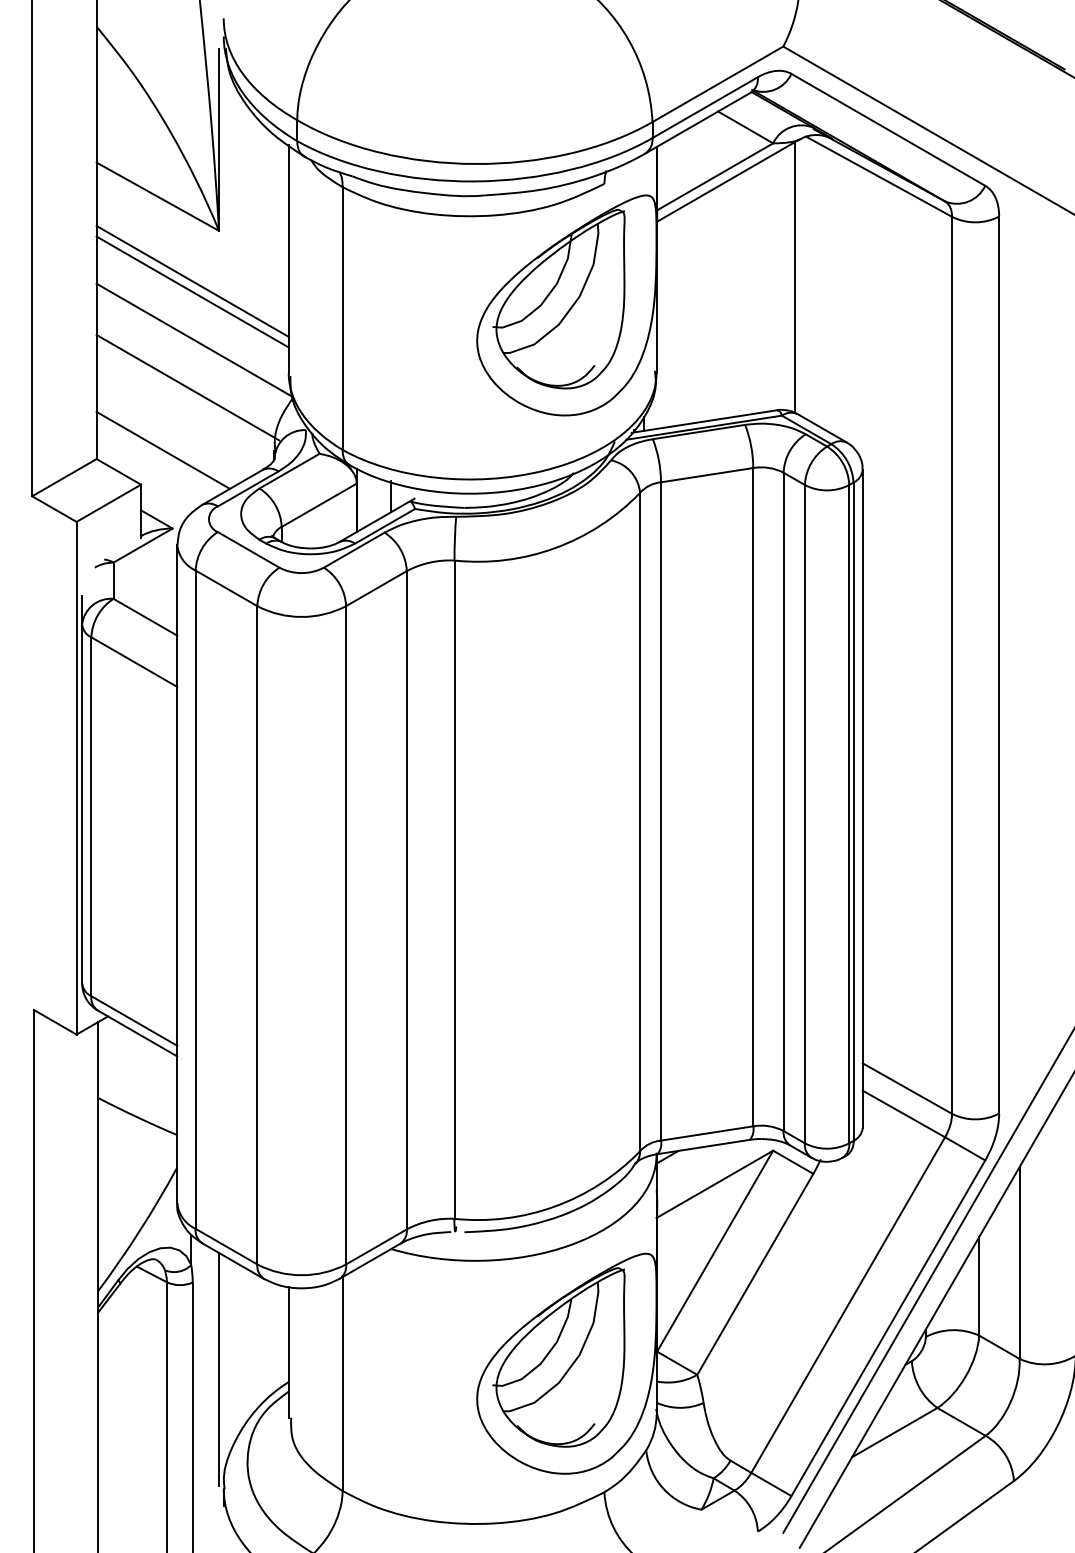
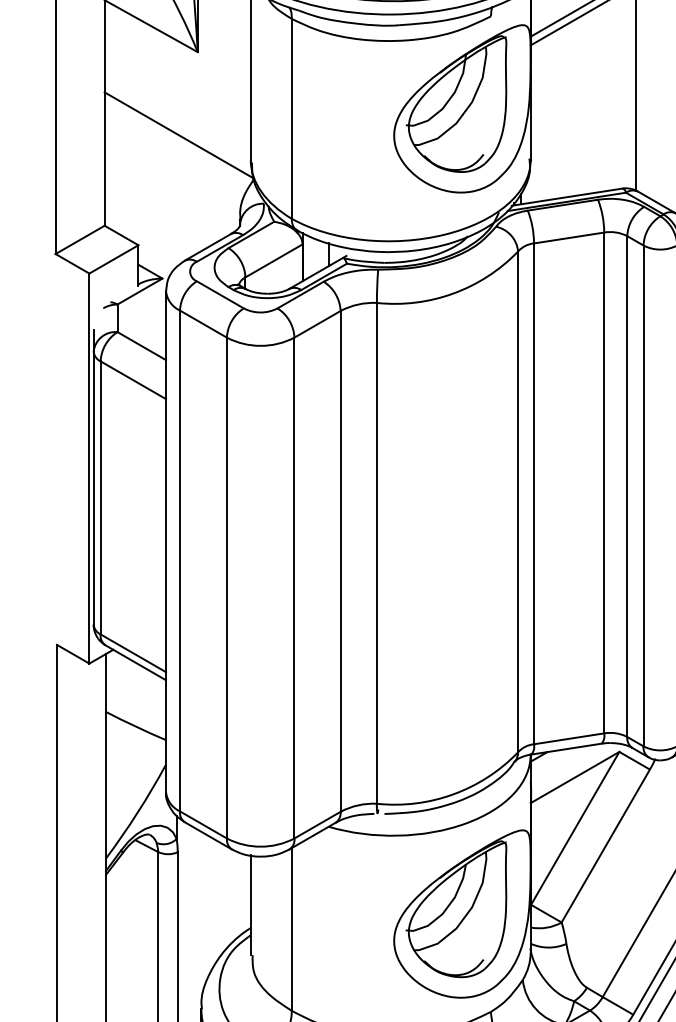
line: (192, 280) -> (177, 89), removed
line: (192, 291) -> (177, 98), removed
line: (187, 387) -> (173, 171), removed
line: (162, 449) -> (154, 218), removed
line: (219, 1369) -> (198, 918), removed

